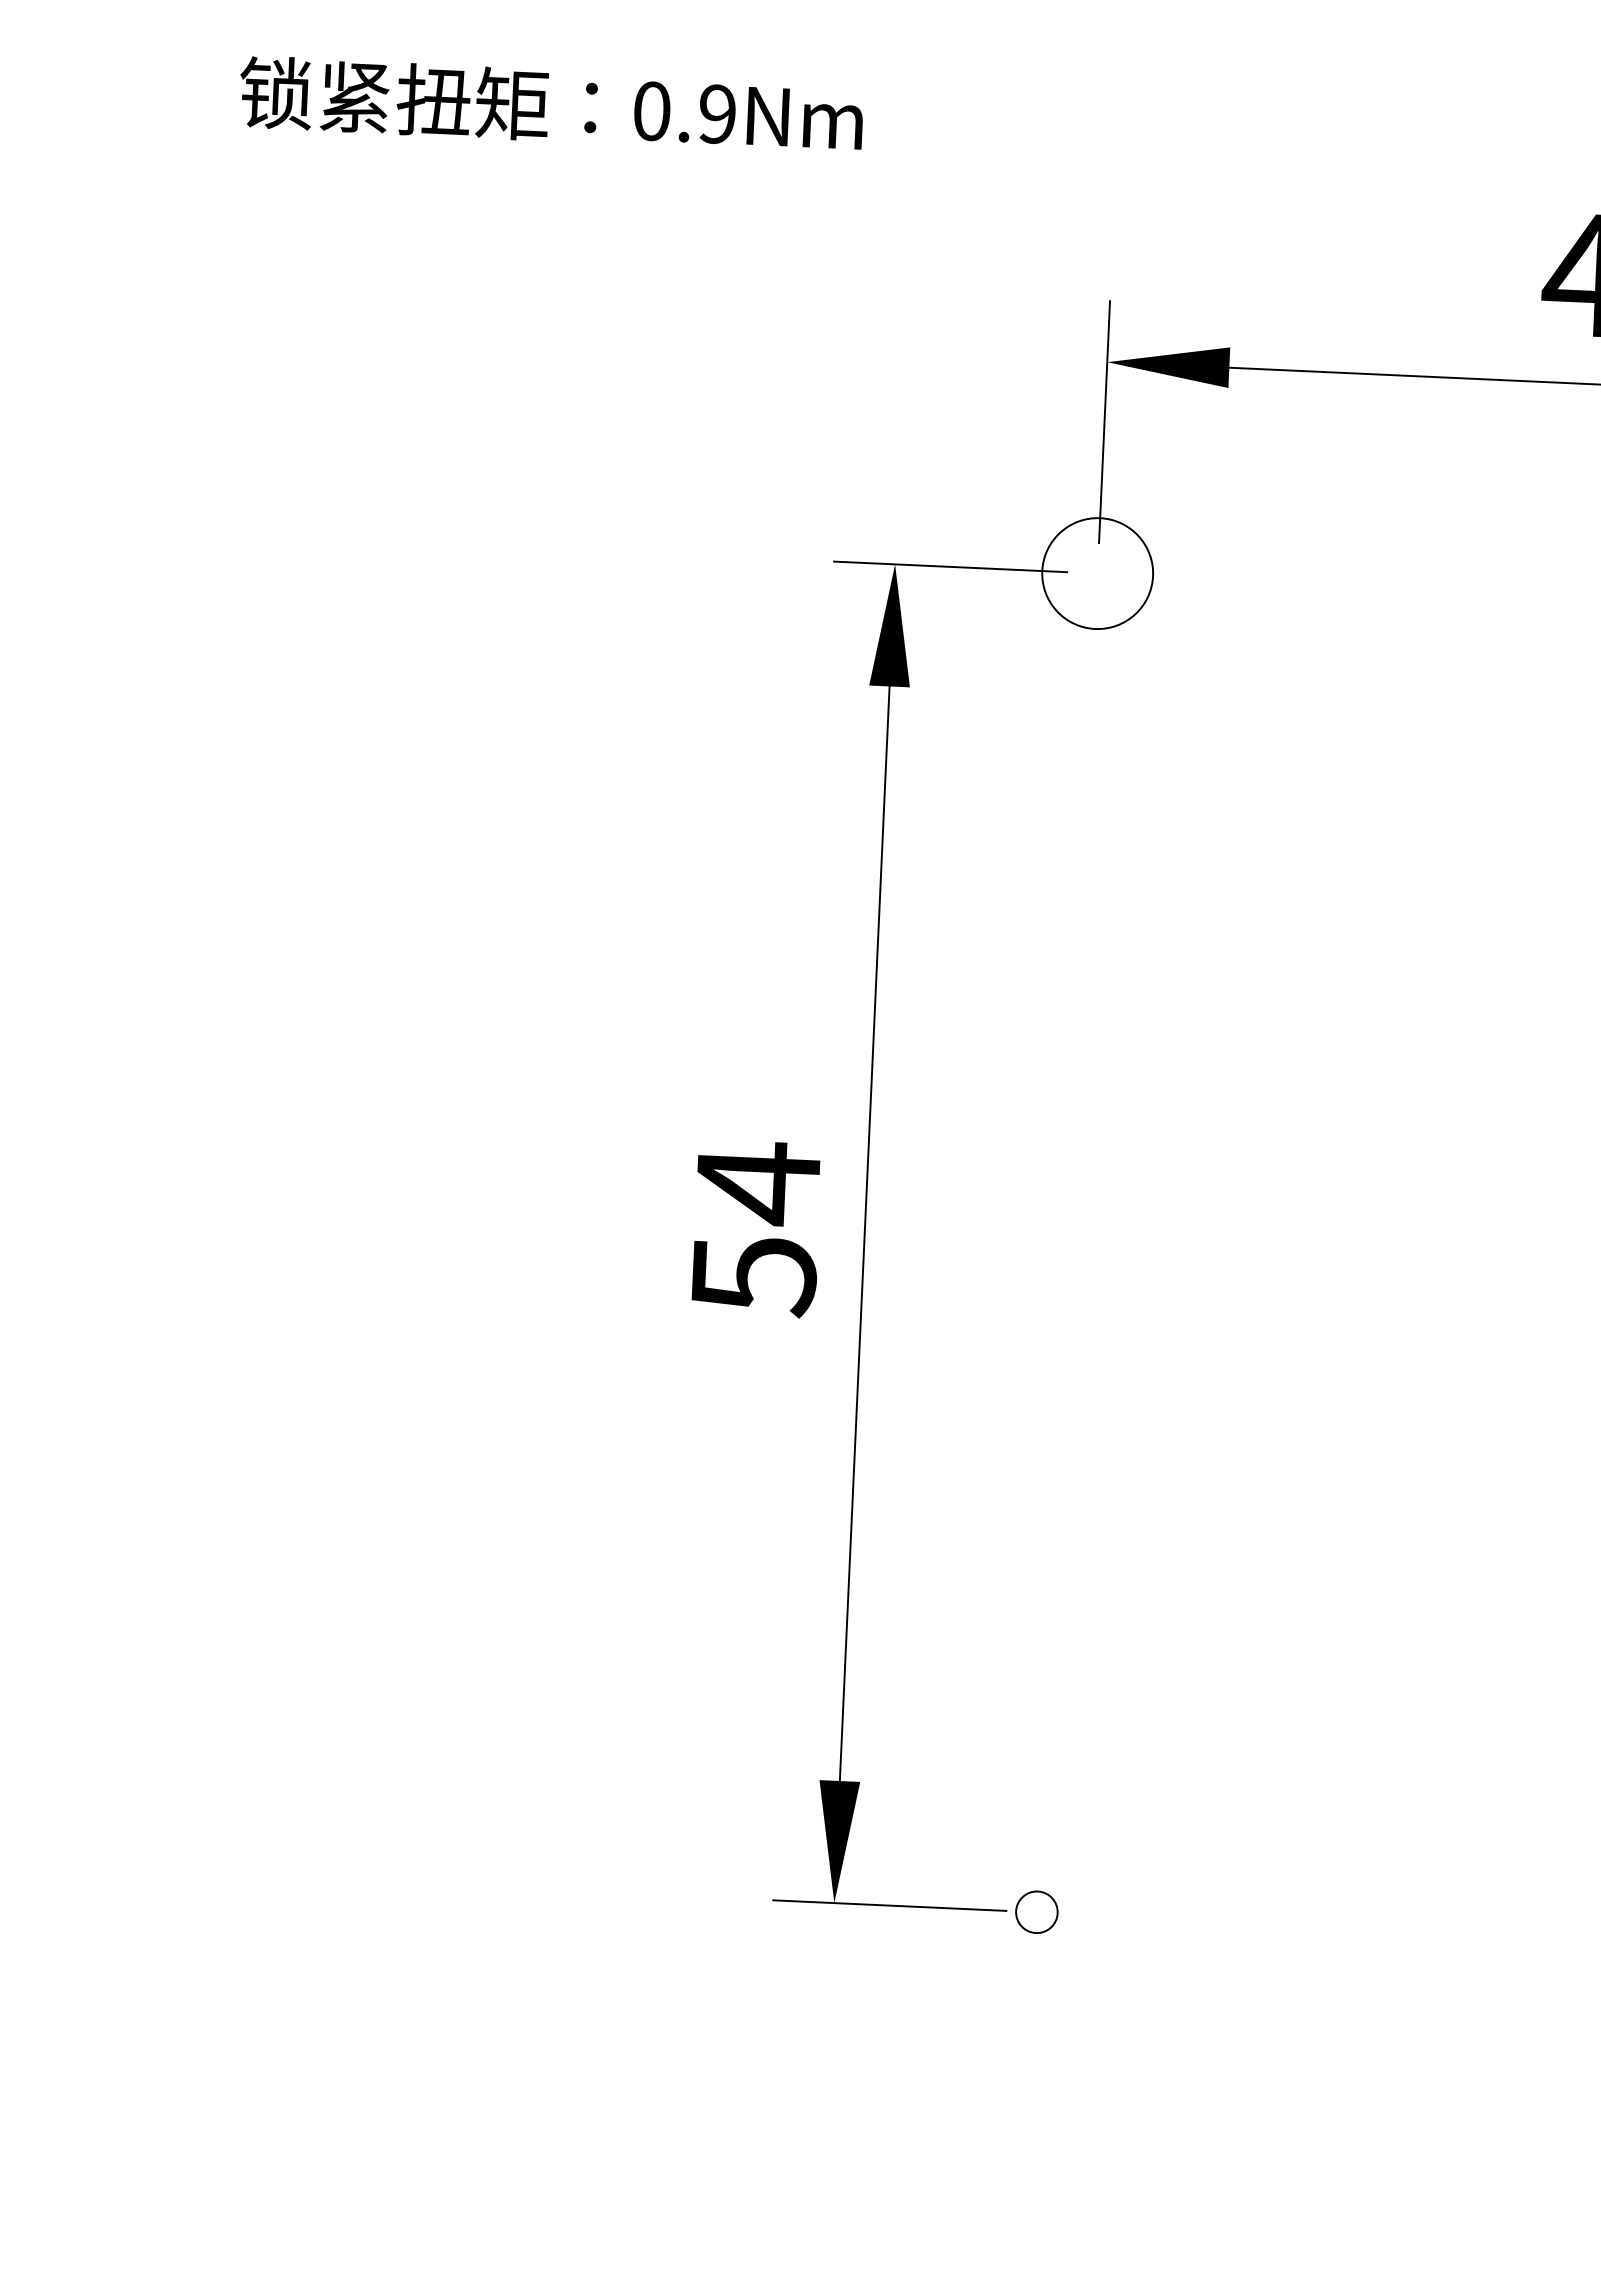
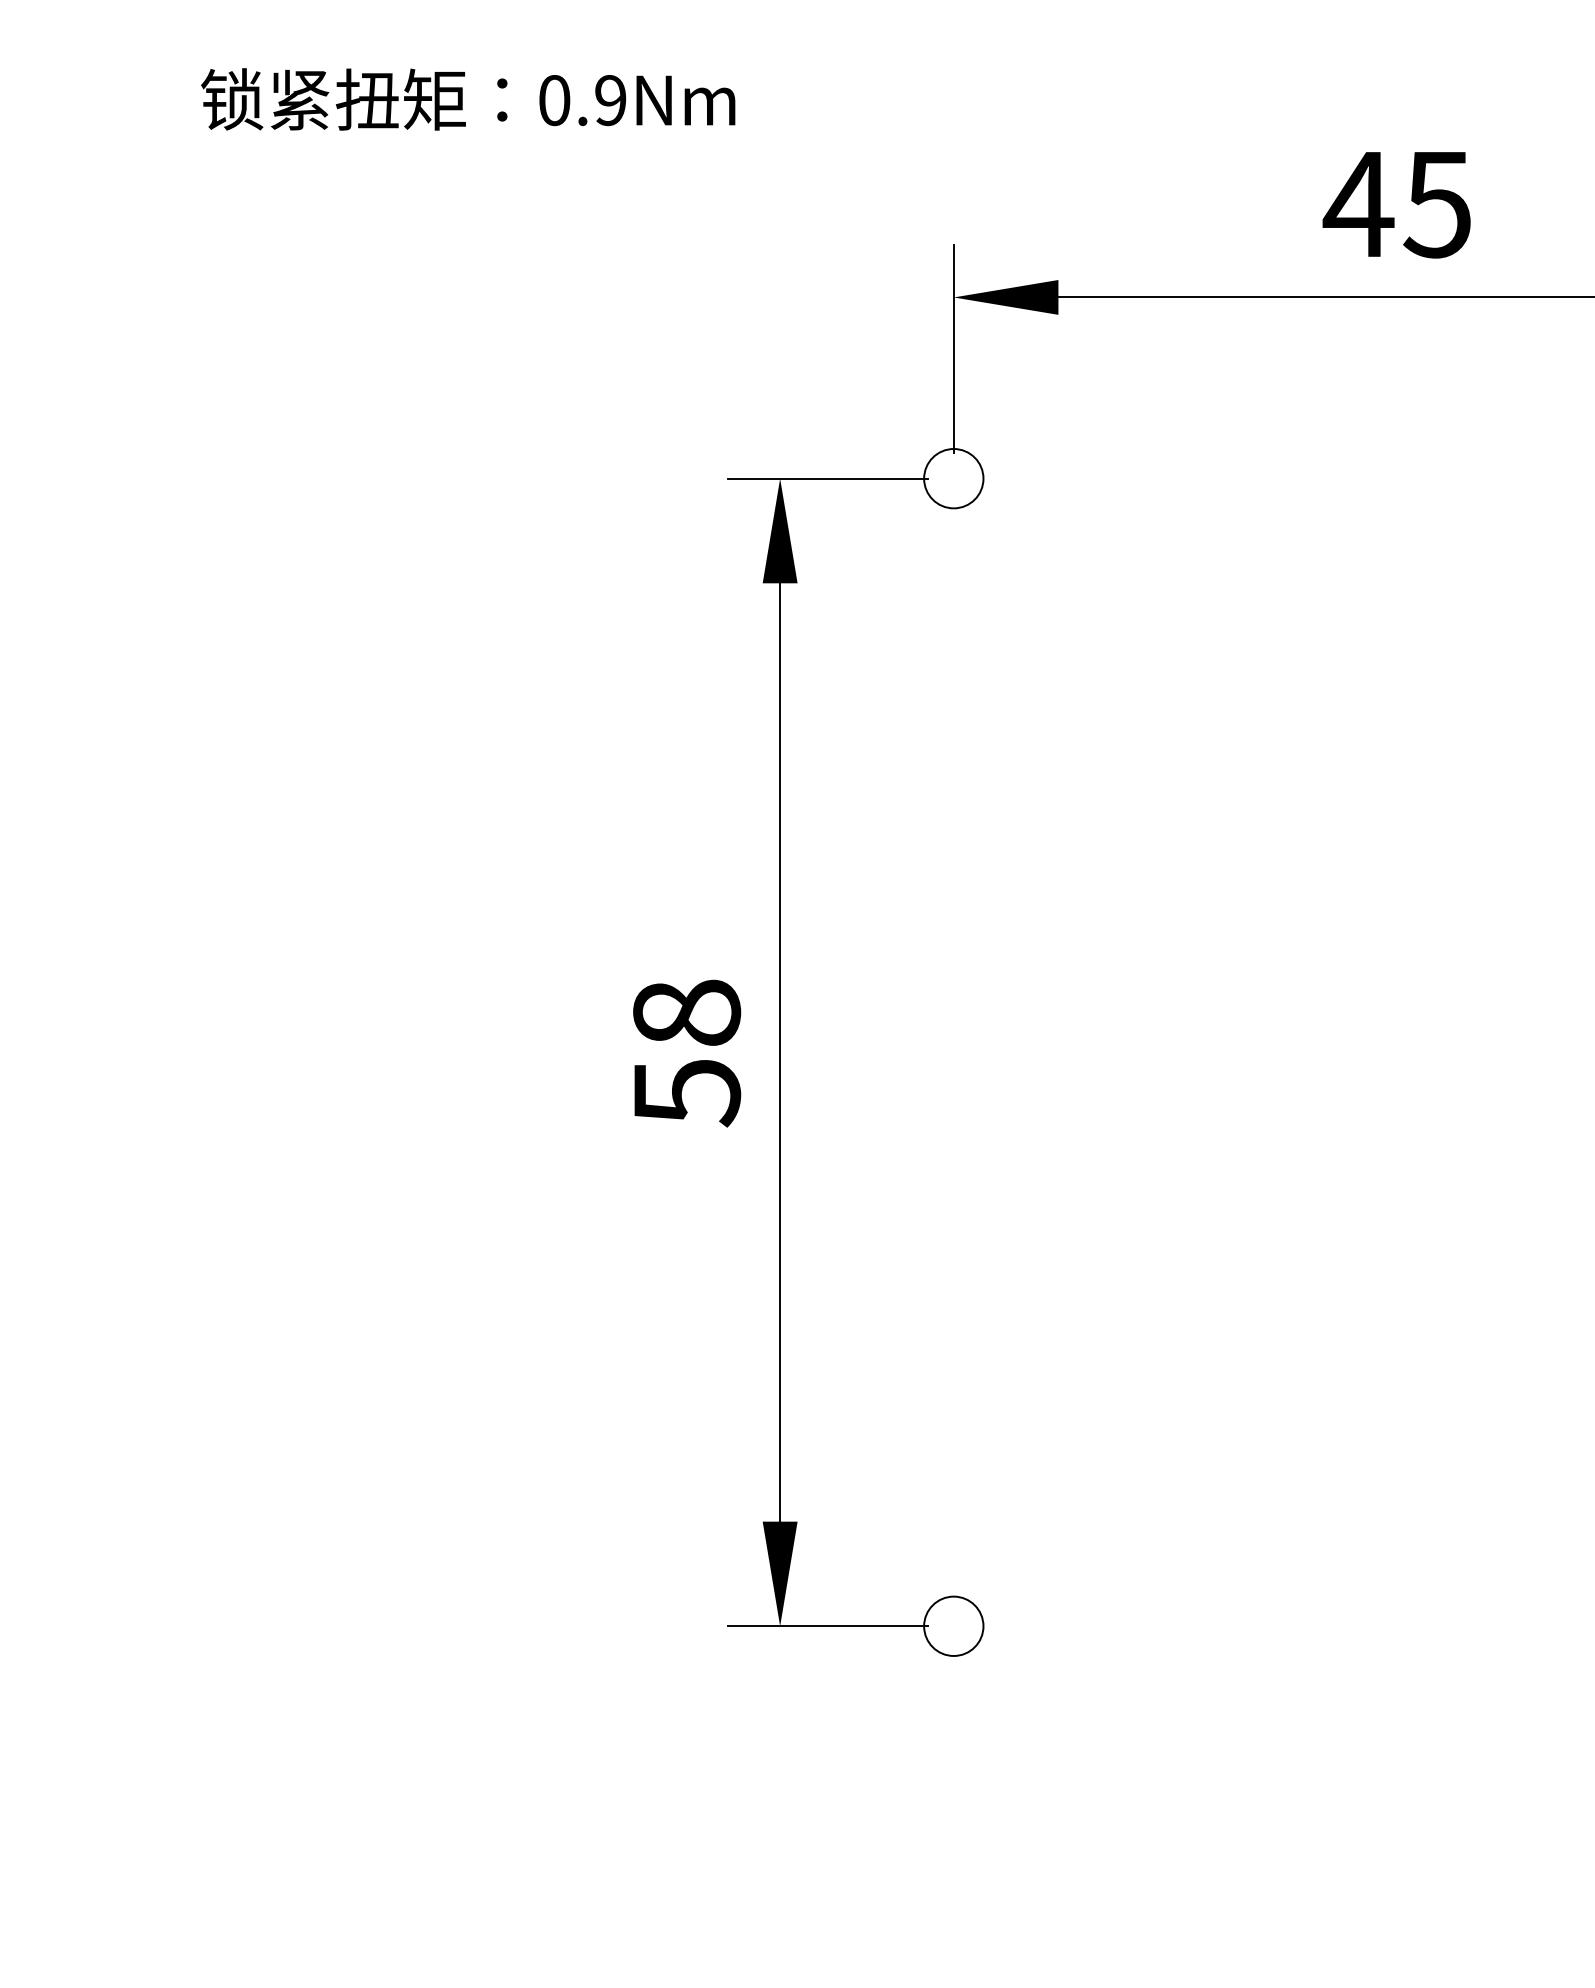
circle: (1097, 573) -> (953, 478), size x0.62
text: (758, 1183) -> (687, 1013), 54 -> 58
circle: (1036, 1911) -> (953, 1625), size x1.67

